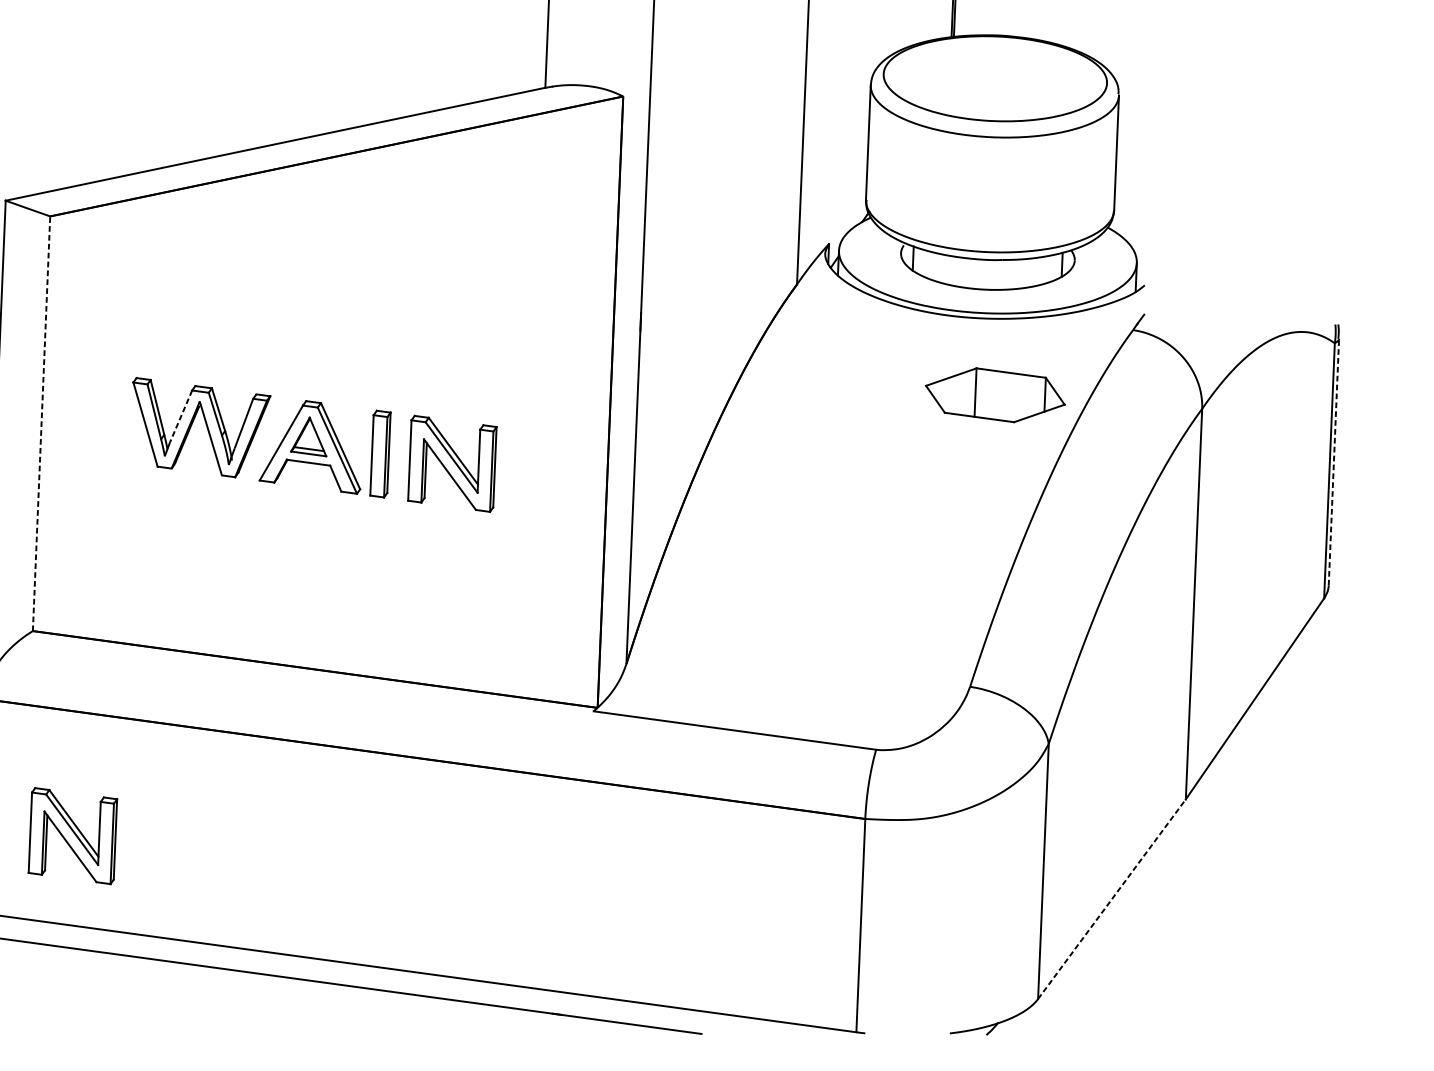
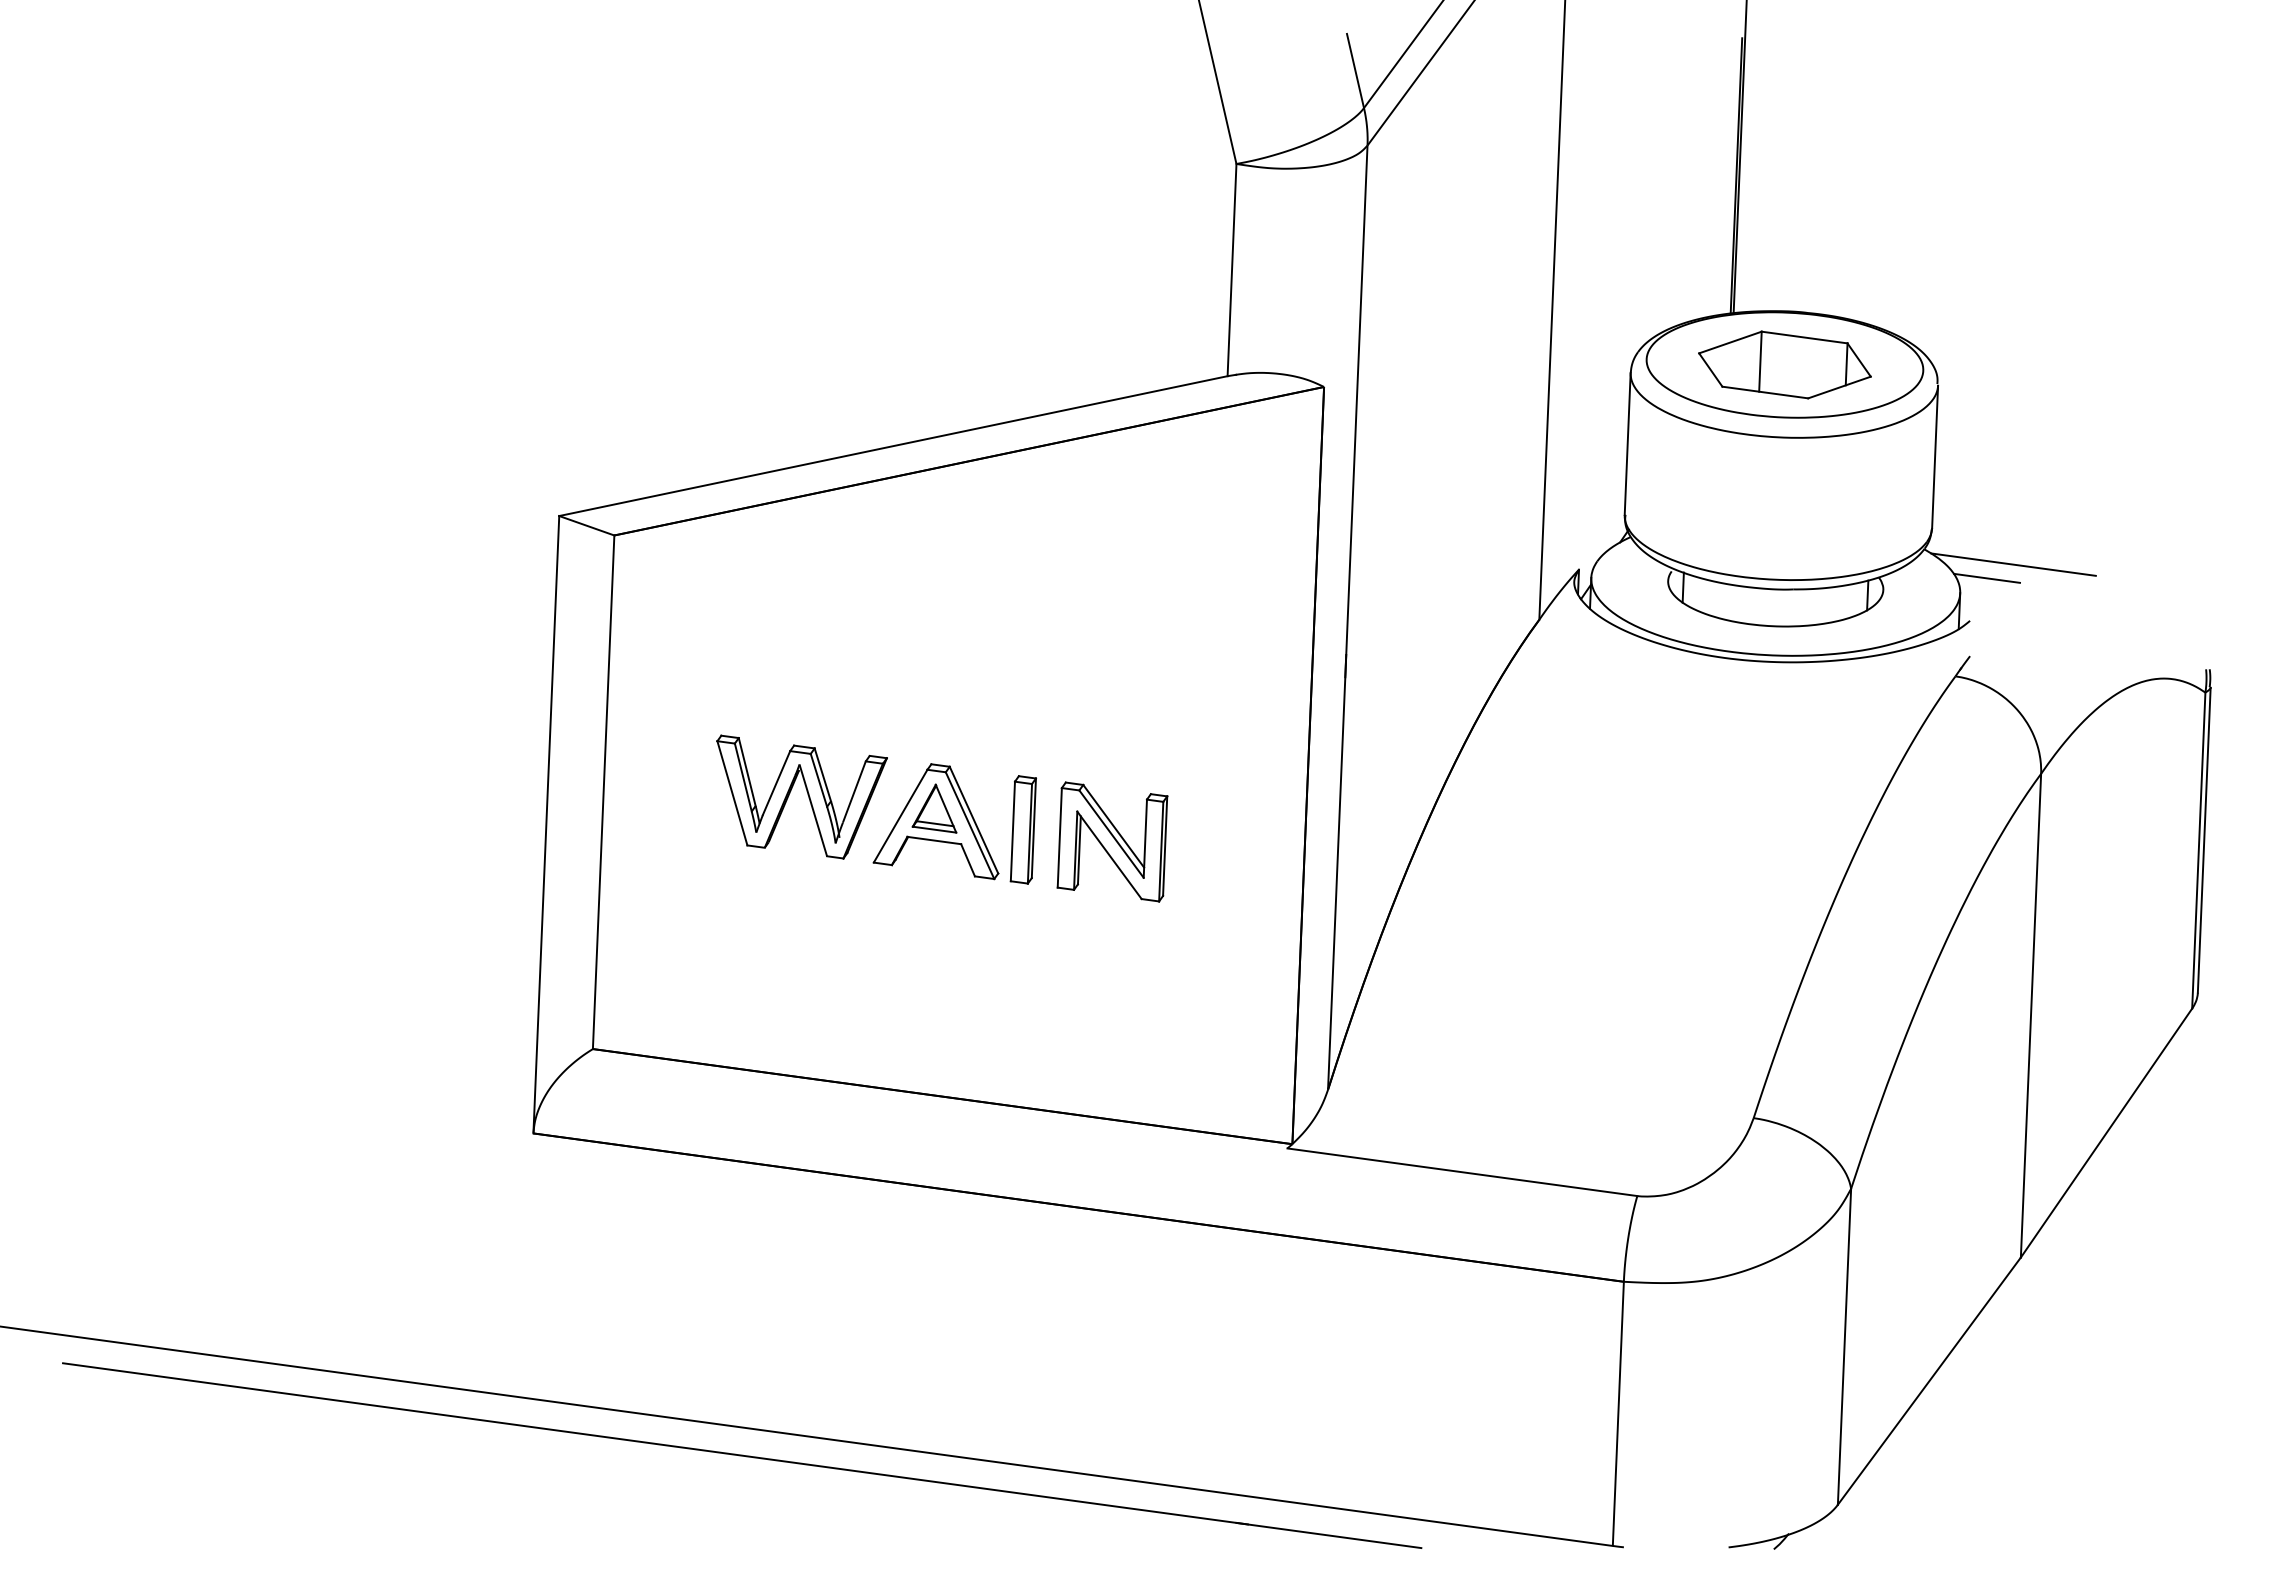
line: (1179, 239) -> (2013, 564), added
line: (1158, 250) -> (1986, 577), added
part: (994, 394) -> (1784, 364), moved
line: (181, 416) -> (776, 783), dashed -> solid
line: (41, 423) -> (603, 791), dashed -> solid
line: (1334, 462) -> (2204, 840), dashed -> solid
part: (72, 835) -> (642, 1302), removed
line: (1112, 899) -> (1929, 1381), dashed -> solid

